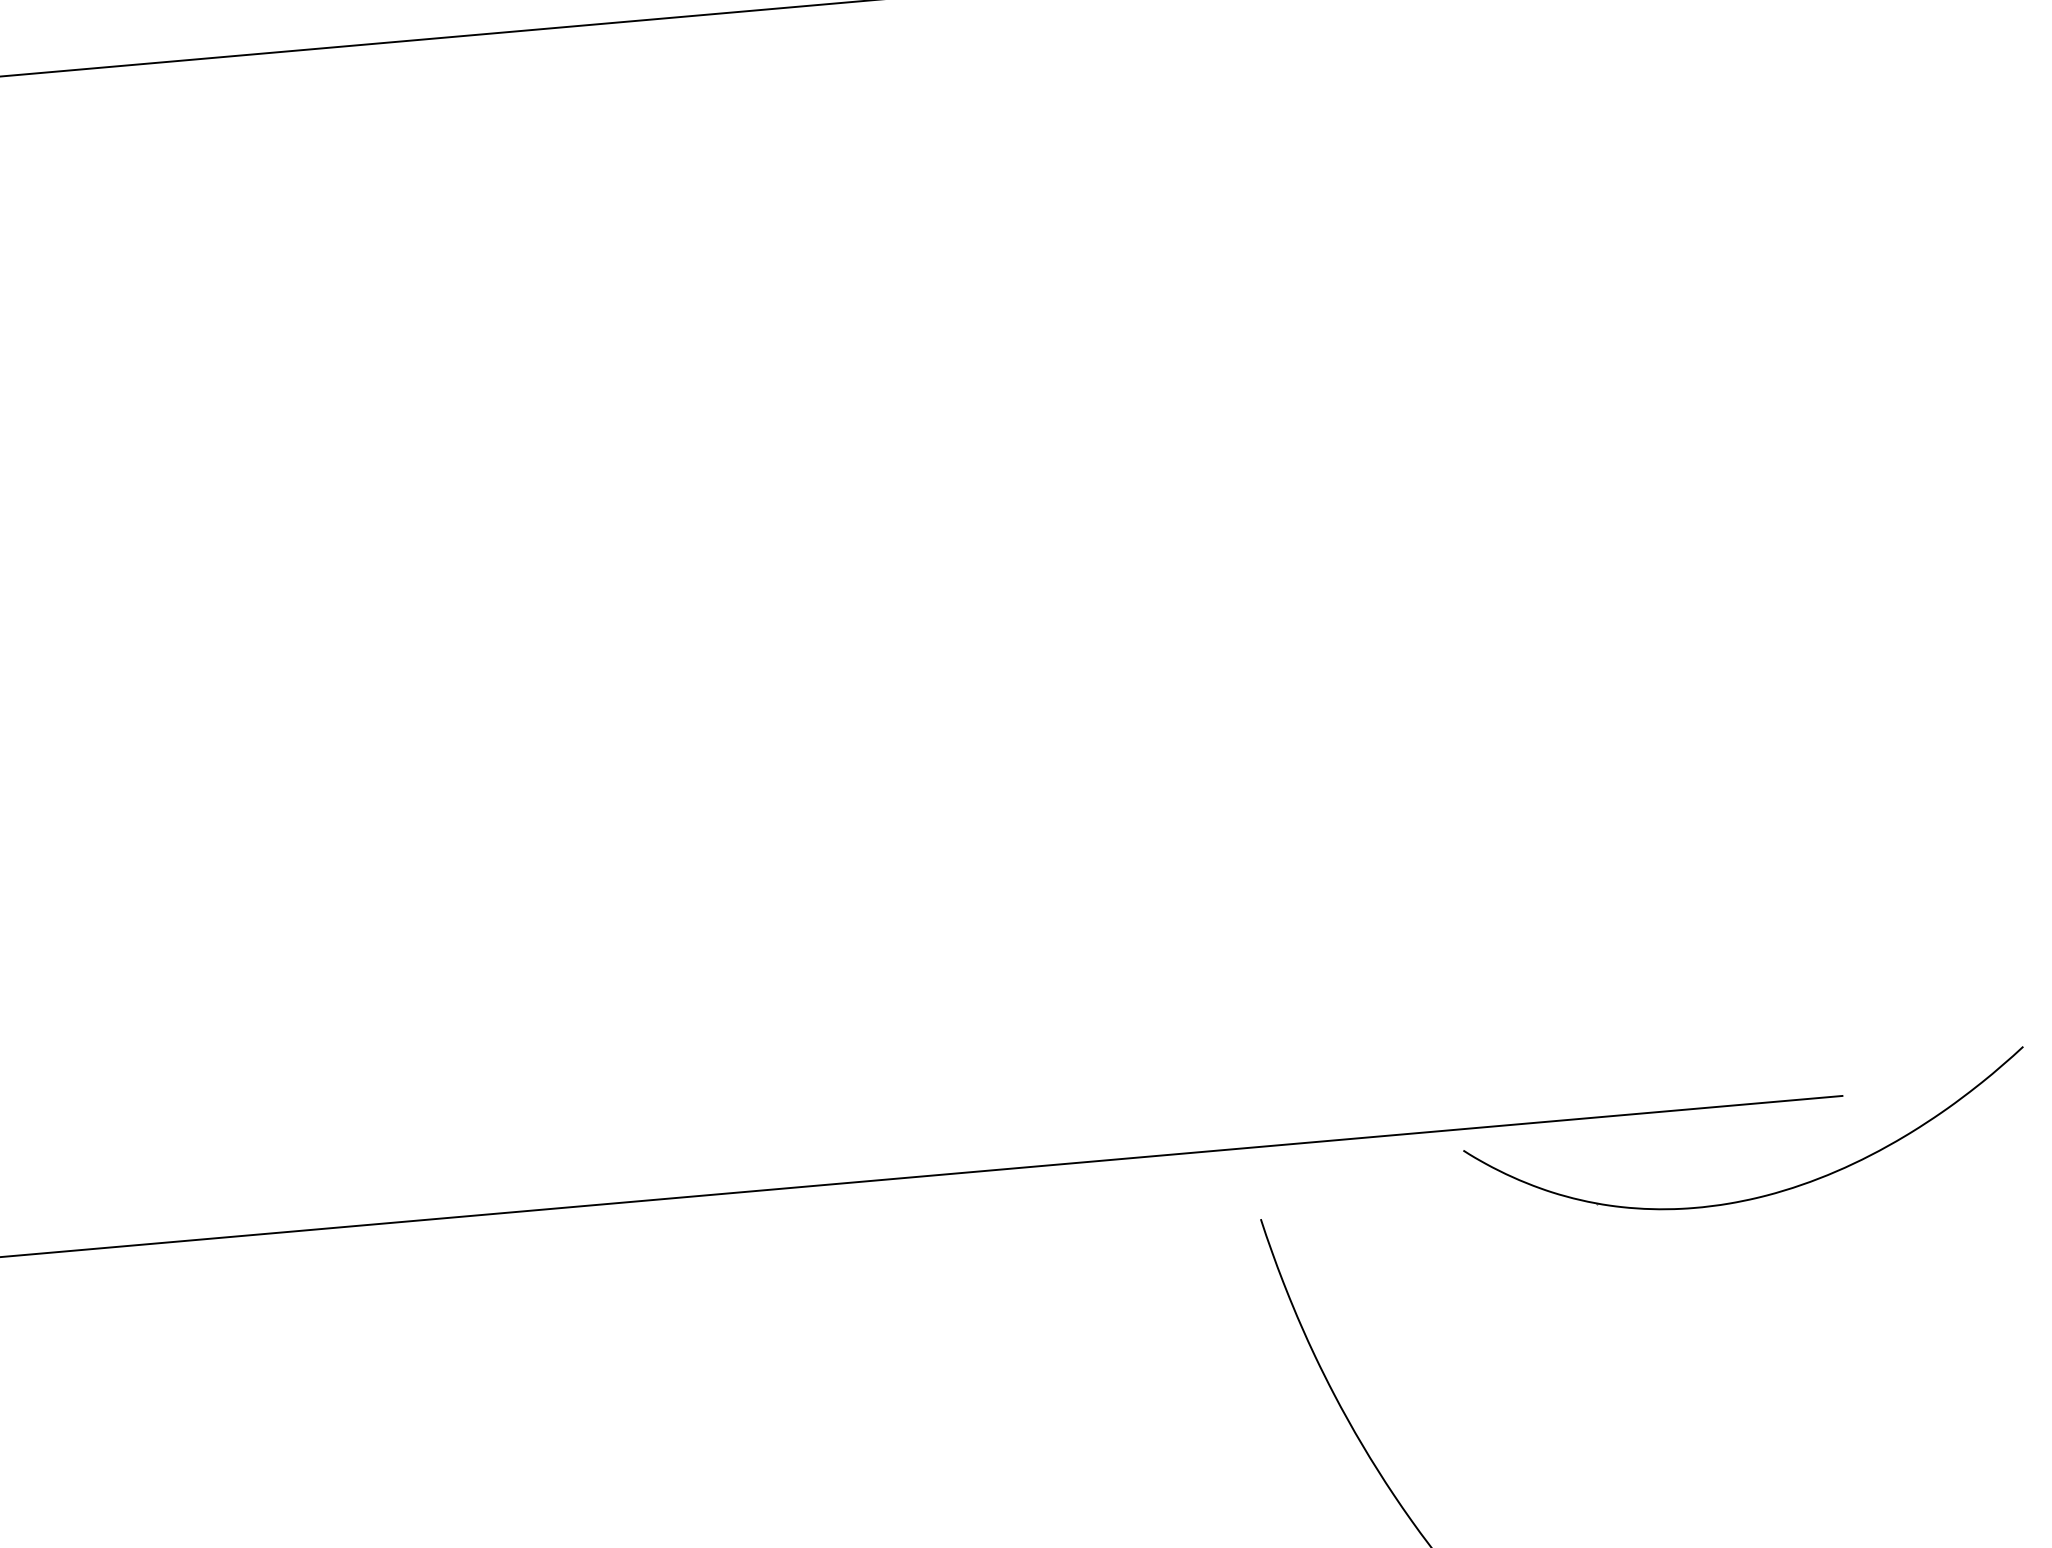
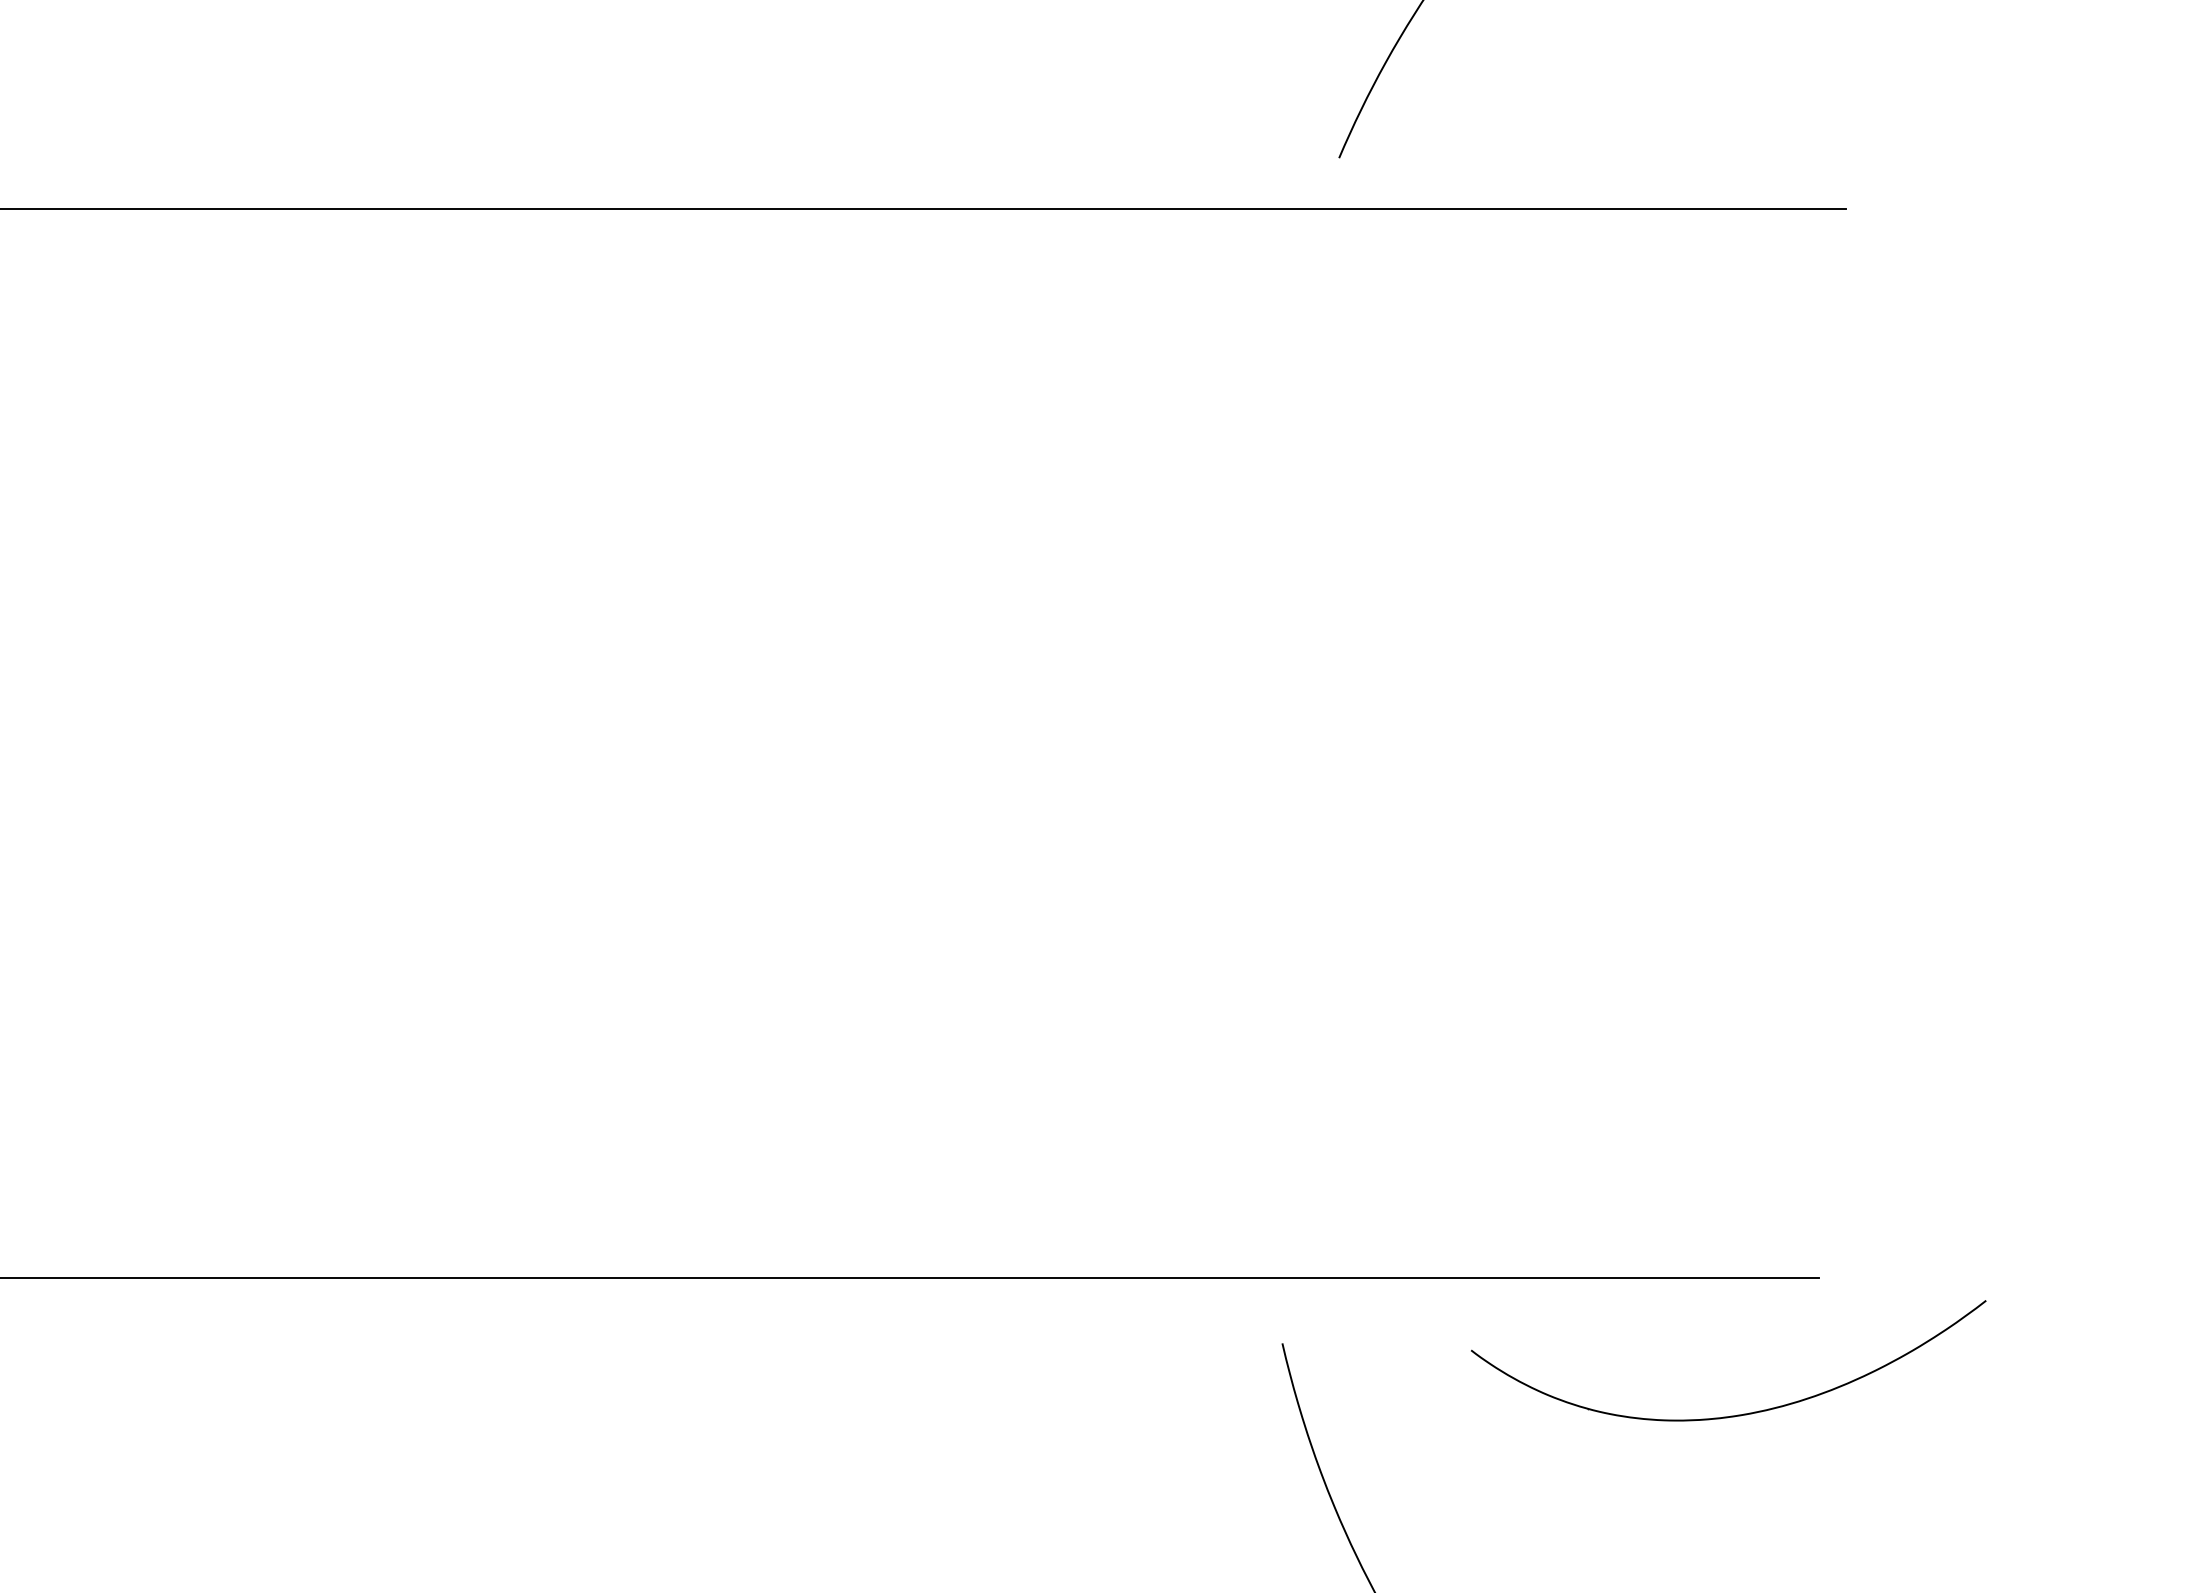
part: (1761, 1195) -> (1737, 1414), moved

